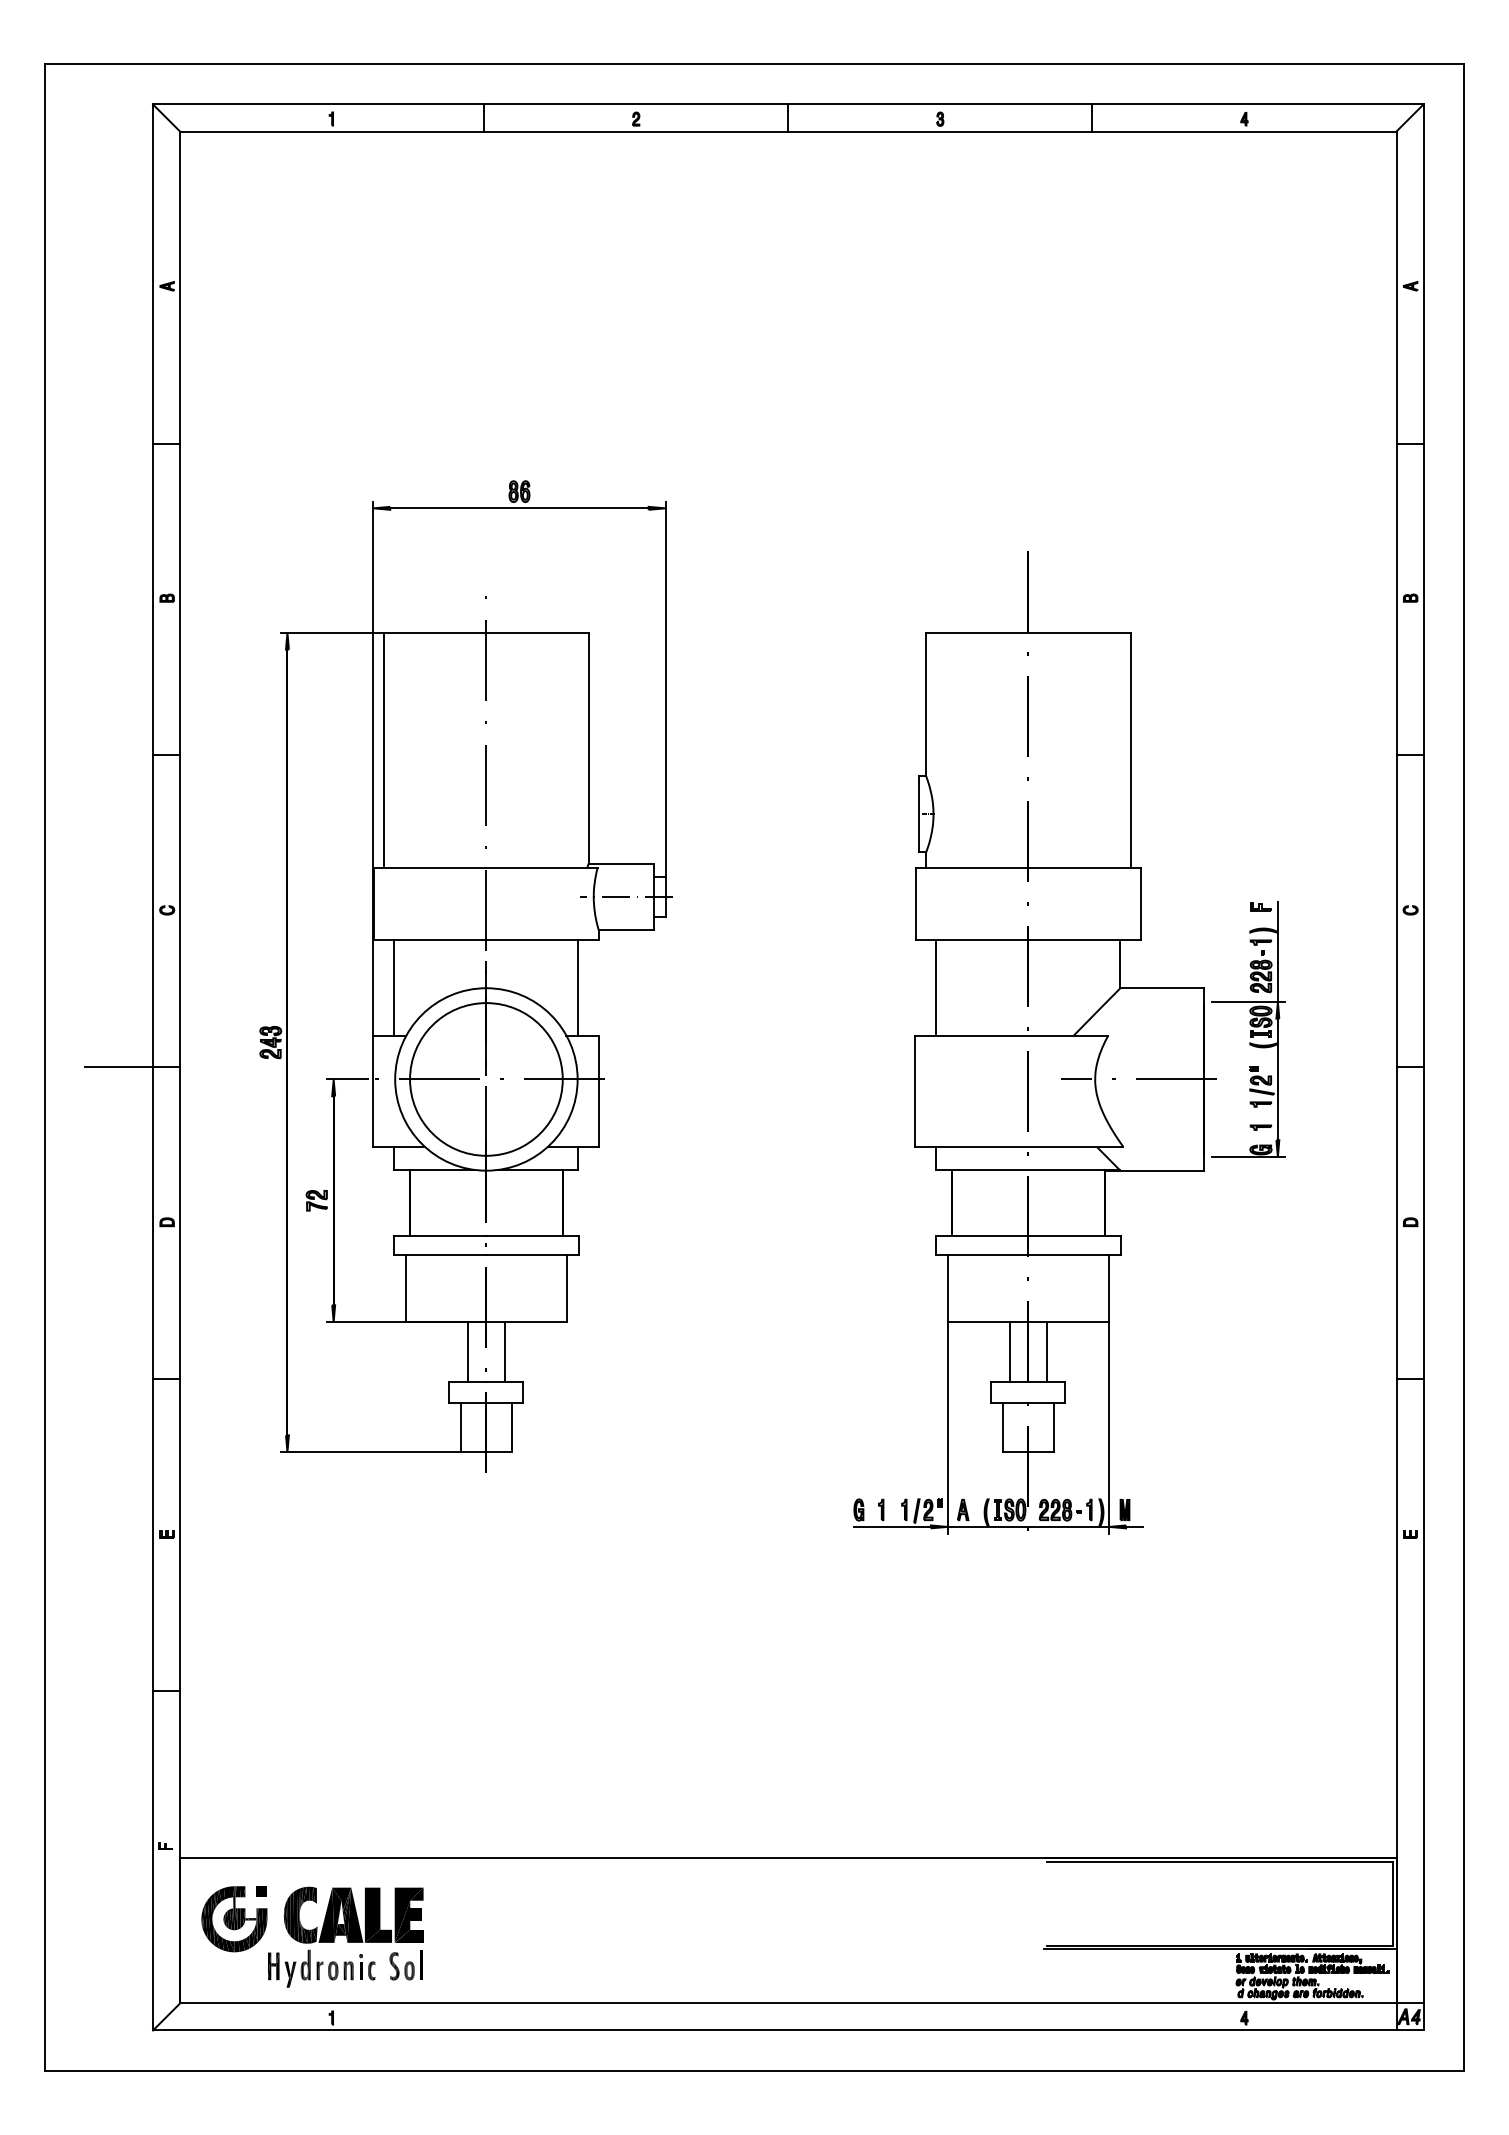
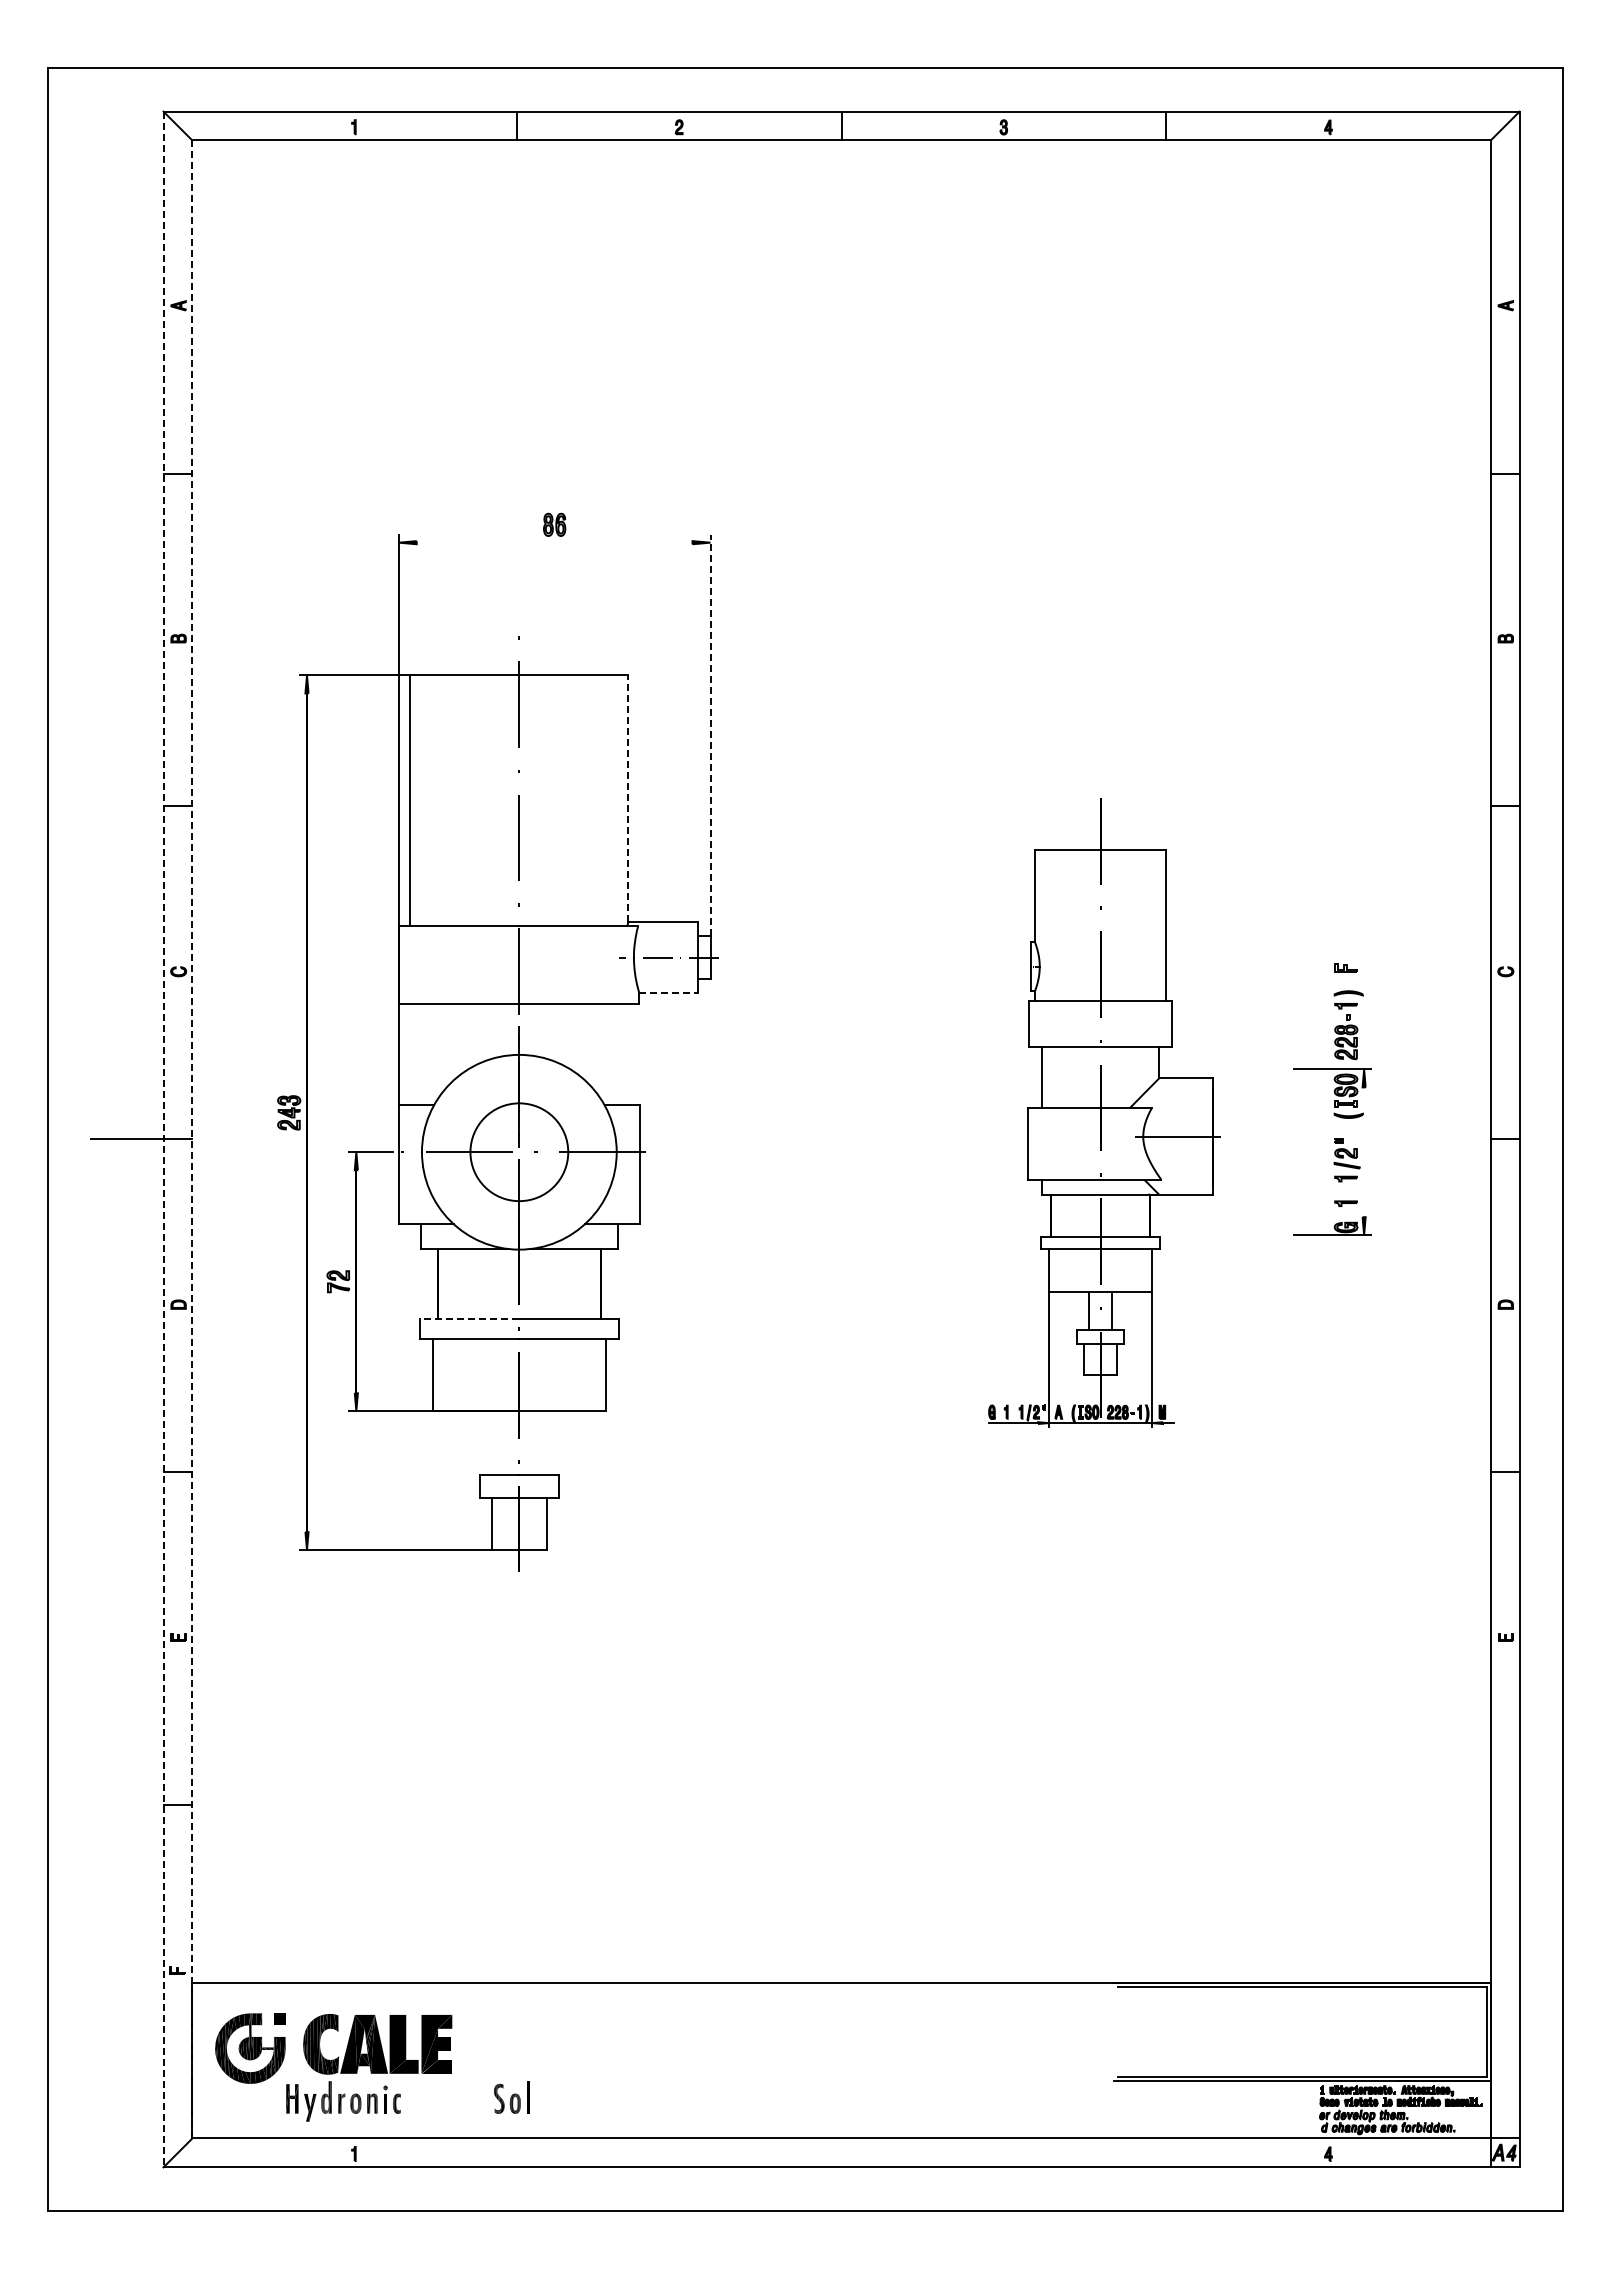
line: (519, 508) -> (554, 542), removed
line: (665, 688) -> (710, 735), solid -> dashed
line: (588, 748) -> (628, 798), solid -> dashed
line: (627, 930) -> (669, 993), solid -> dashed
line: (1278, 951) -> (1364, 1015), removed
line: (394, 987) -> (421, 1054), removed
line: (578, 987) -> (617, 1054), removed
part: (1034, 1042) -> (1104, 1112), size x0.6
line: (153, 1067) -> (163, 1139), solid -> dashed
line: (180, 1067) -> (192, 1139), solid -> dashed
circle: (485, 1078) -> (518, 1151), size x0.6
line: (1278, 1079) -> (1364, 1152), removed
line: (439, 1236) -> (469, 1319), solid -> dashed
line: (467, 1352) -> (499, 1443), removed
line: (505, 1352) -> (539, 1443), removed
part: (405, 1965) -> (511, 2097), moved

